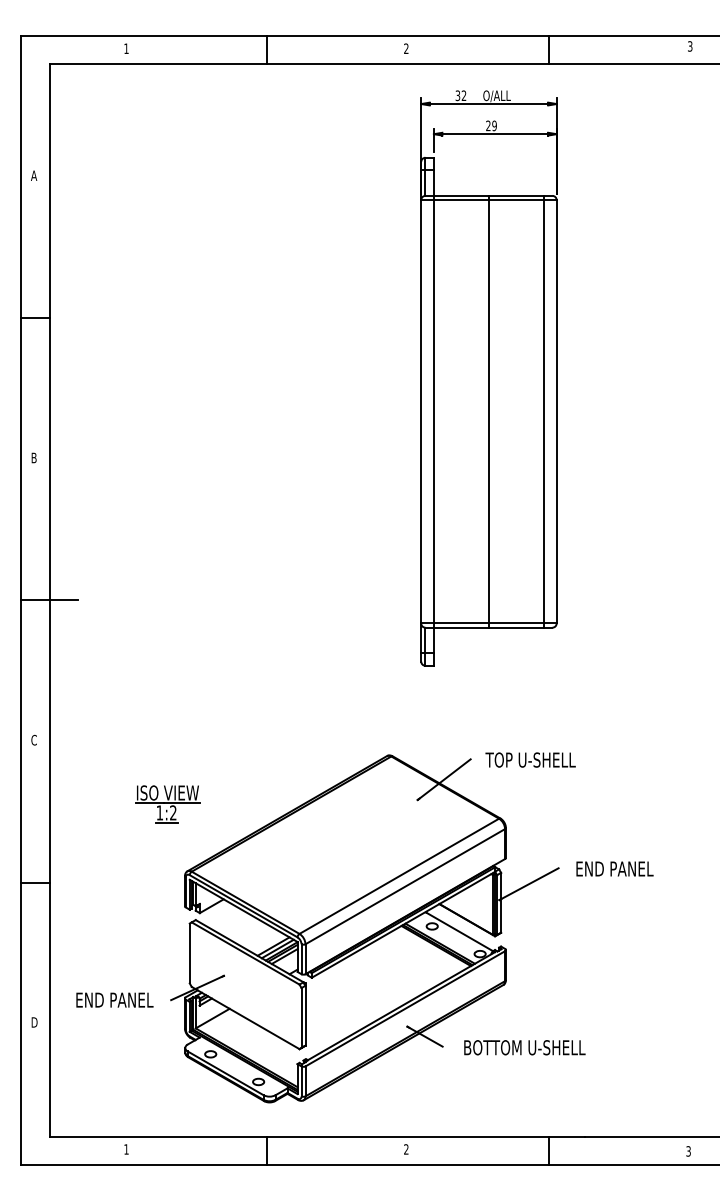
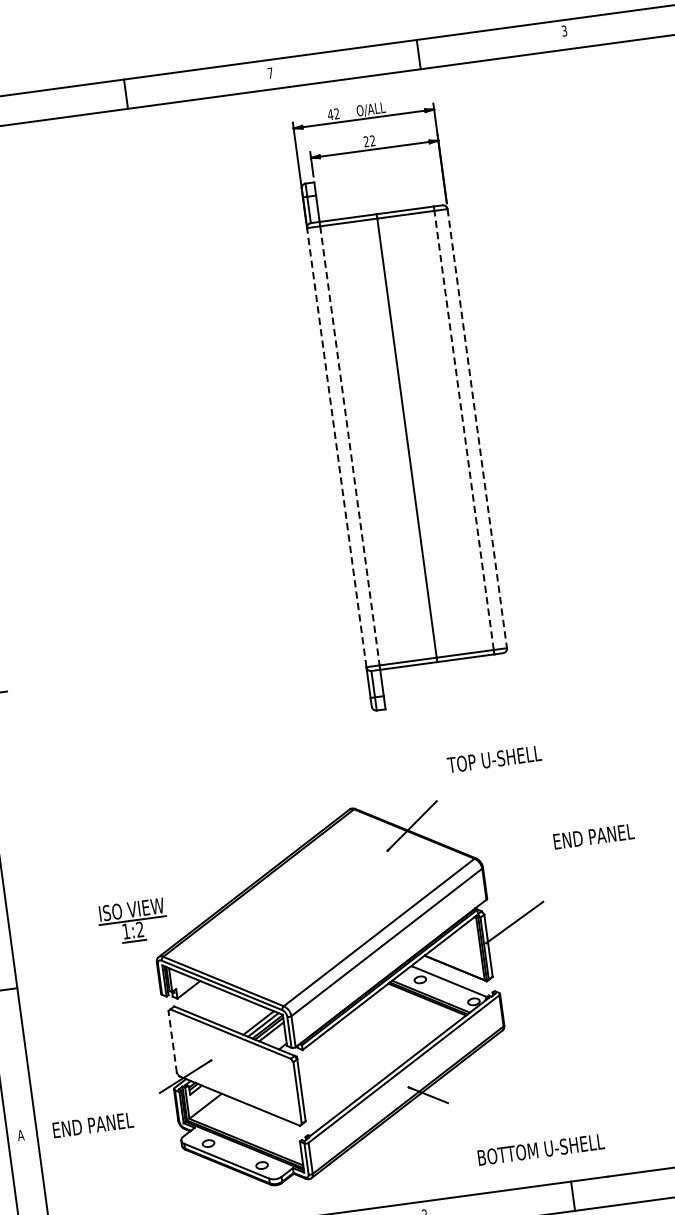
text: (406, 48) -> (270, 72), 2 -> 7
text: (457, 95) -> (330, 114), 32 -> 42
text: (494, 125) -> (372, 140), 29 -> 22
line: (421, 411) -> (337, 447), solid -> dashed
line: (433, 411) -> (349, 445), solid -> dashed
line: (543, 411) -> (463, 430), solid -> dashed
line: (556, 411) -> (477, 428), solid -> dashed
text: (530, 759) -> (494, 758), moved
part: (167, 804) -> (132, 921), moved
text: (614, 868) -> (593, 836), moved
line: (189, 953) -> (172, 1041), solid -> dashed
text: (114, 999) -> (92, 1124), moved
text: (34, 1022) -> (21, 1135), D -> A
text: (524, 1047) -> (540, 1149), moved

